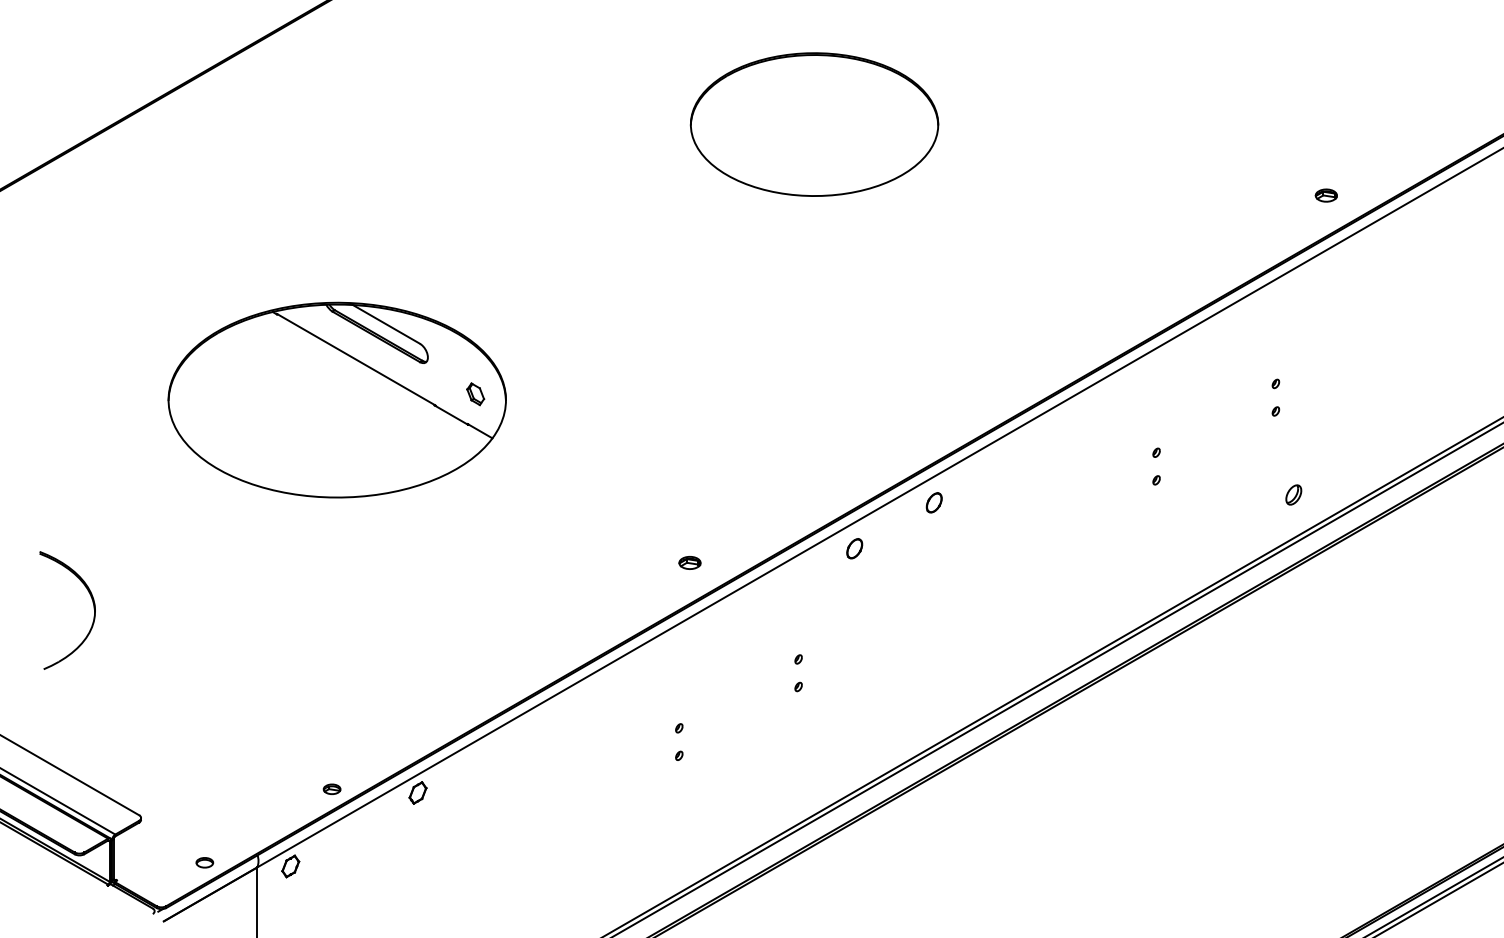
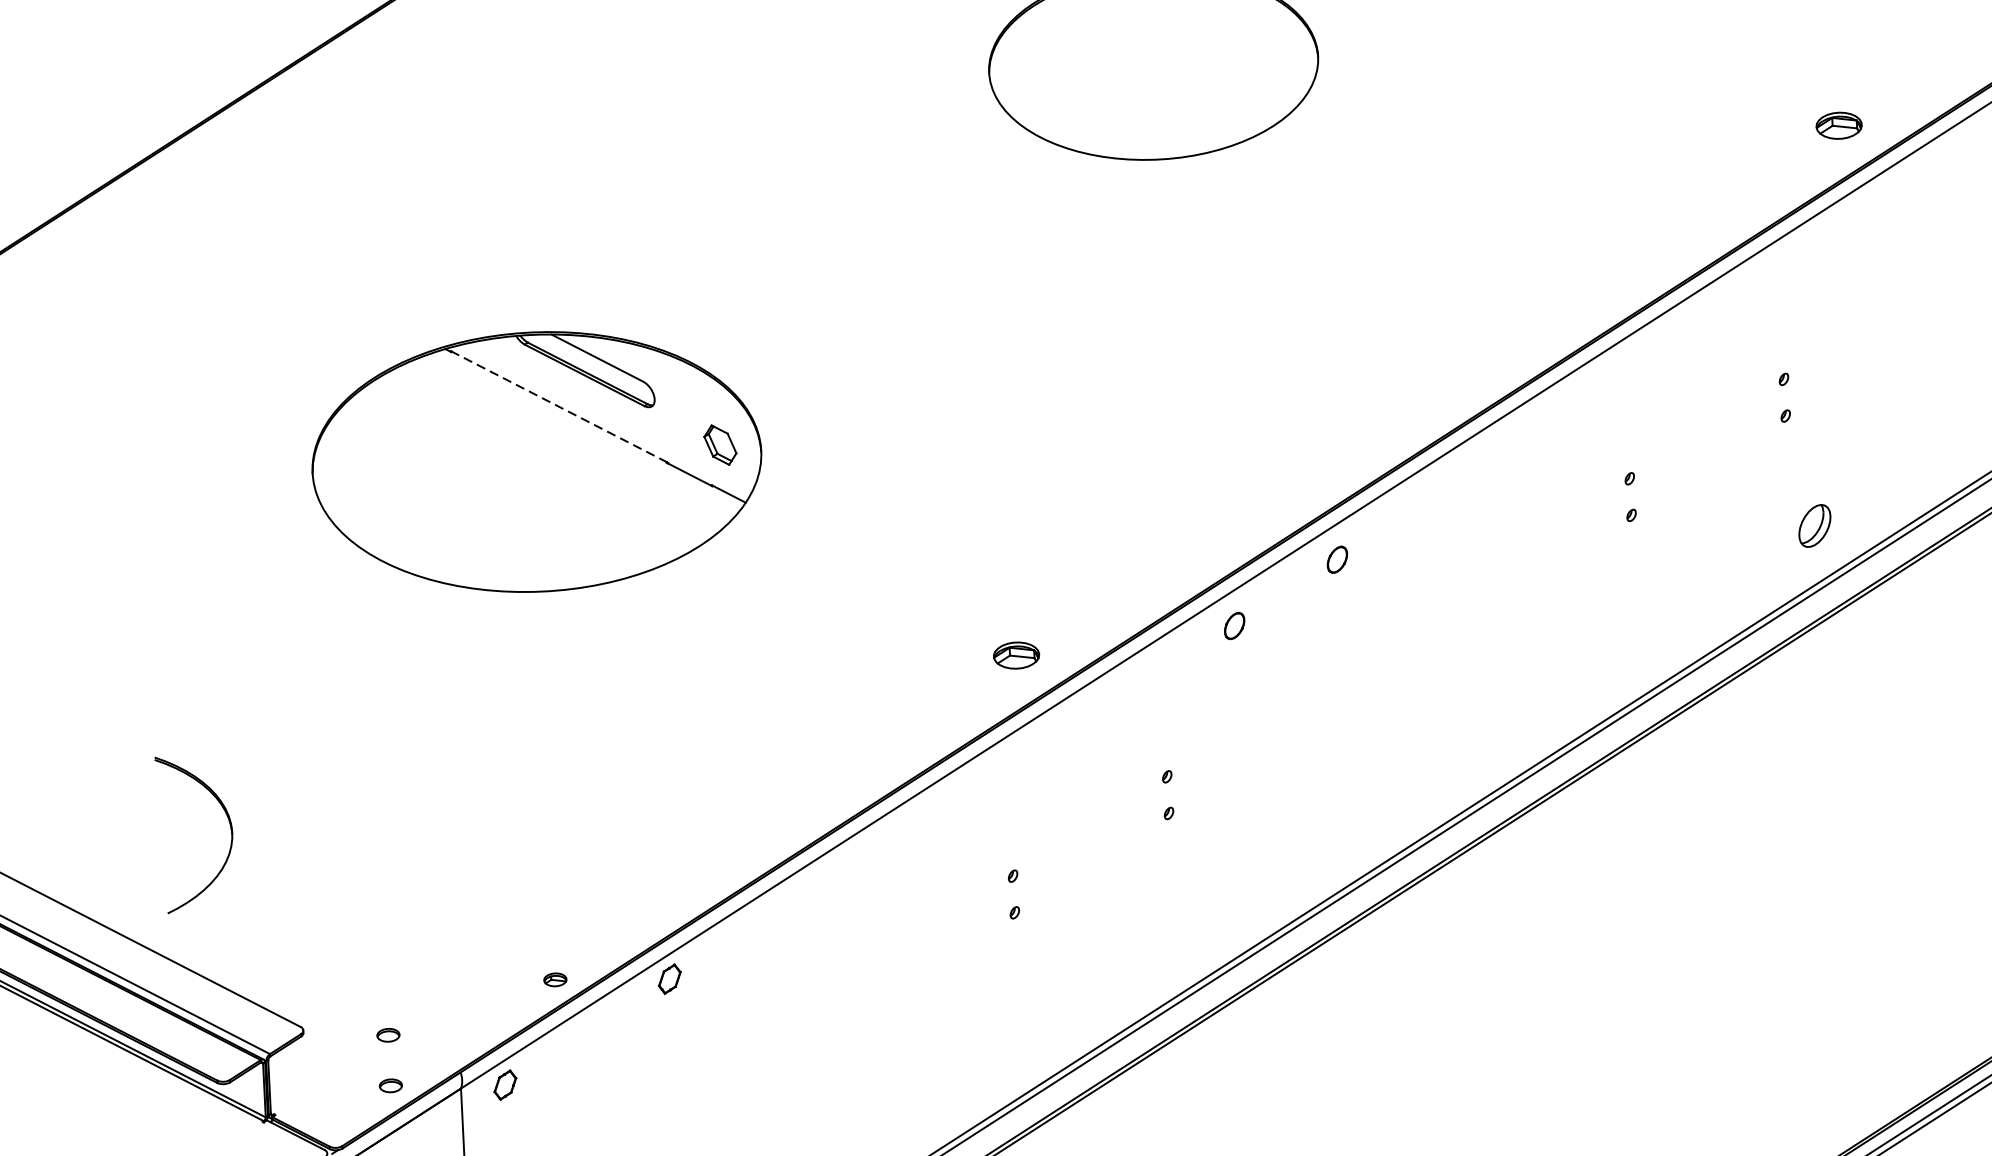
part: (1325, 195) -> (1837, 125), size x1.6
line: (356, 359) -> (559, 406), solid -> dashed
part: (475, 394) -> (720, 445), size x1.4
part: (1293, 494) -> (1814, 525), size x1.6
part: (689, 562) -> (1015, 655), size x1.6
part: (92, 603) -> (228, 822), moved
part: (204, 824) -> (387, 1034), added

